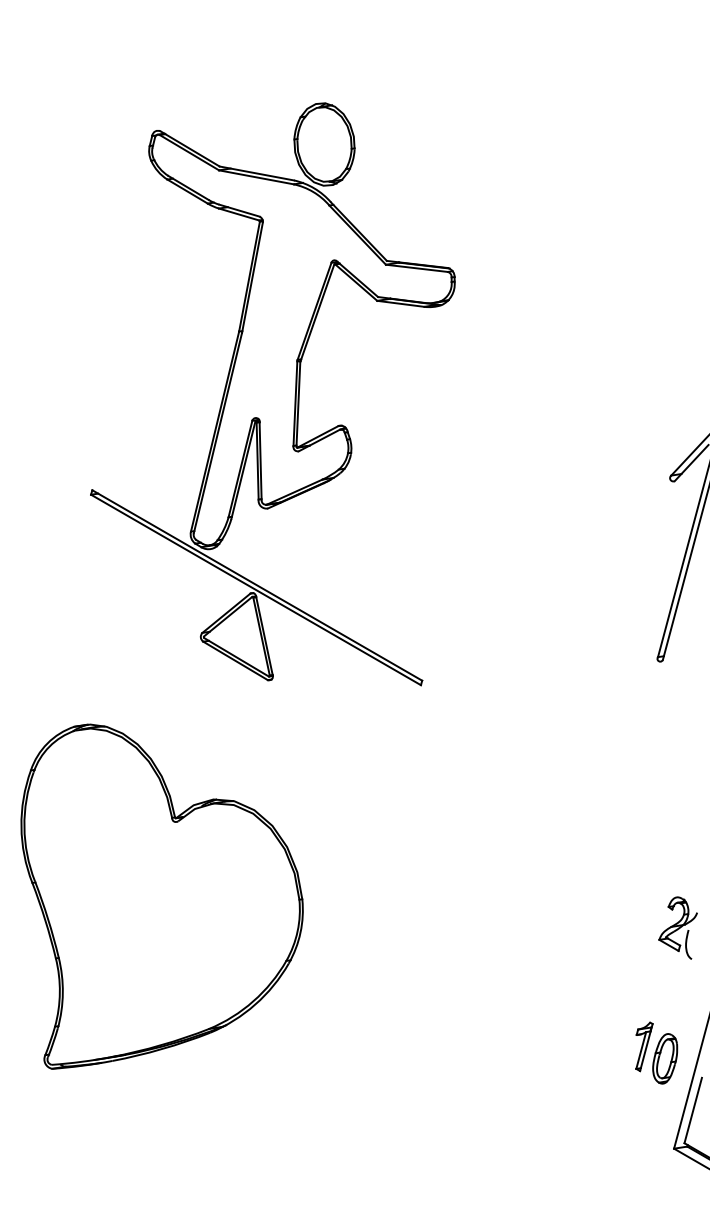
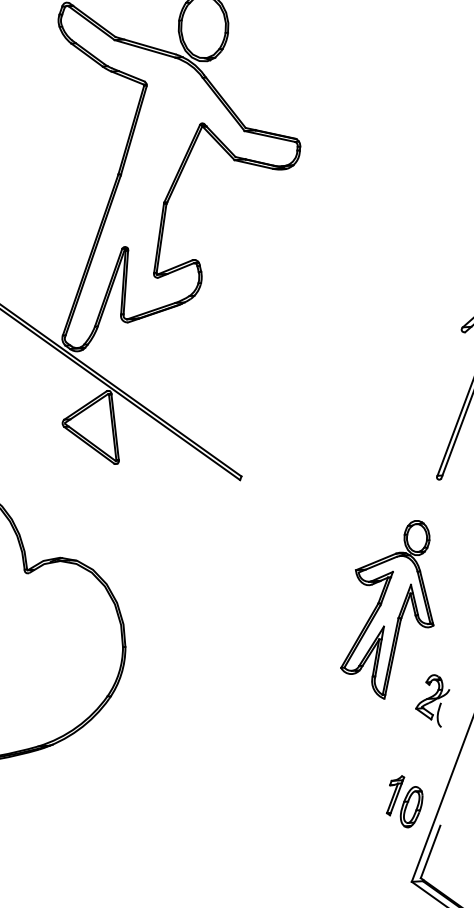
part: (617, 822) -> (391, 608), added

